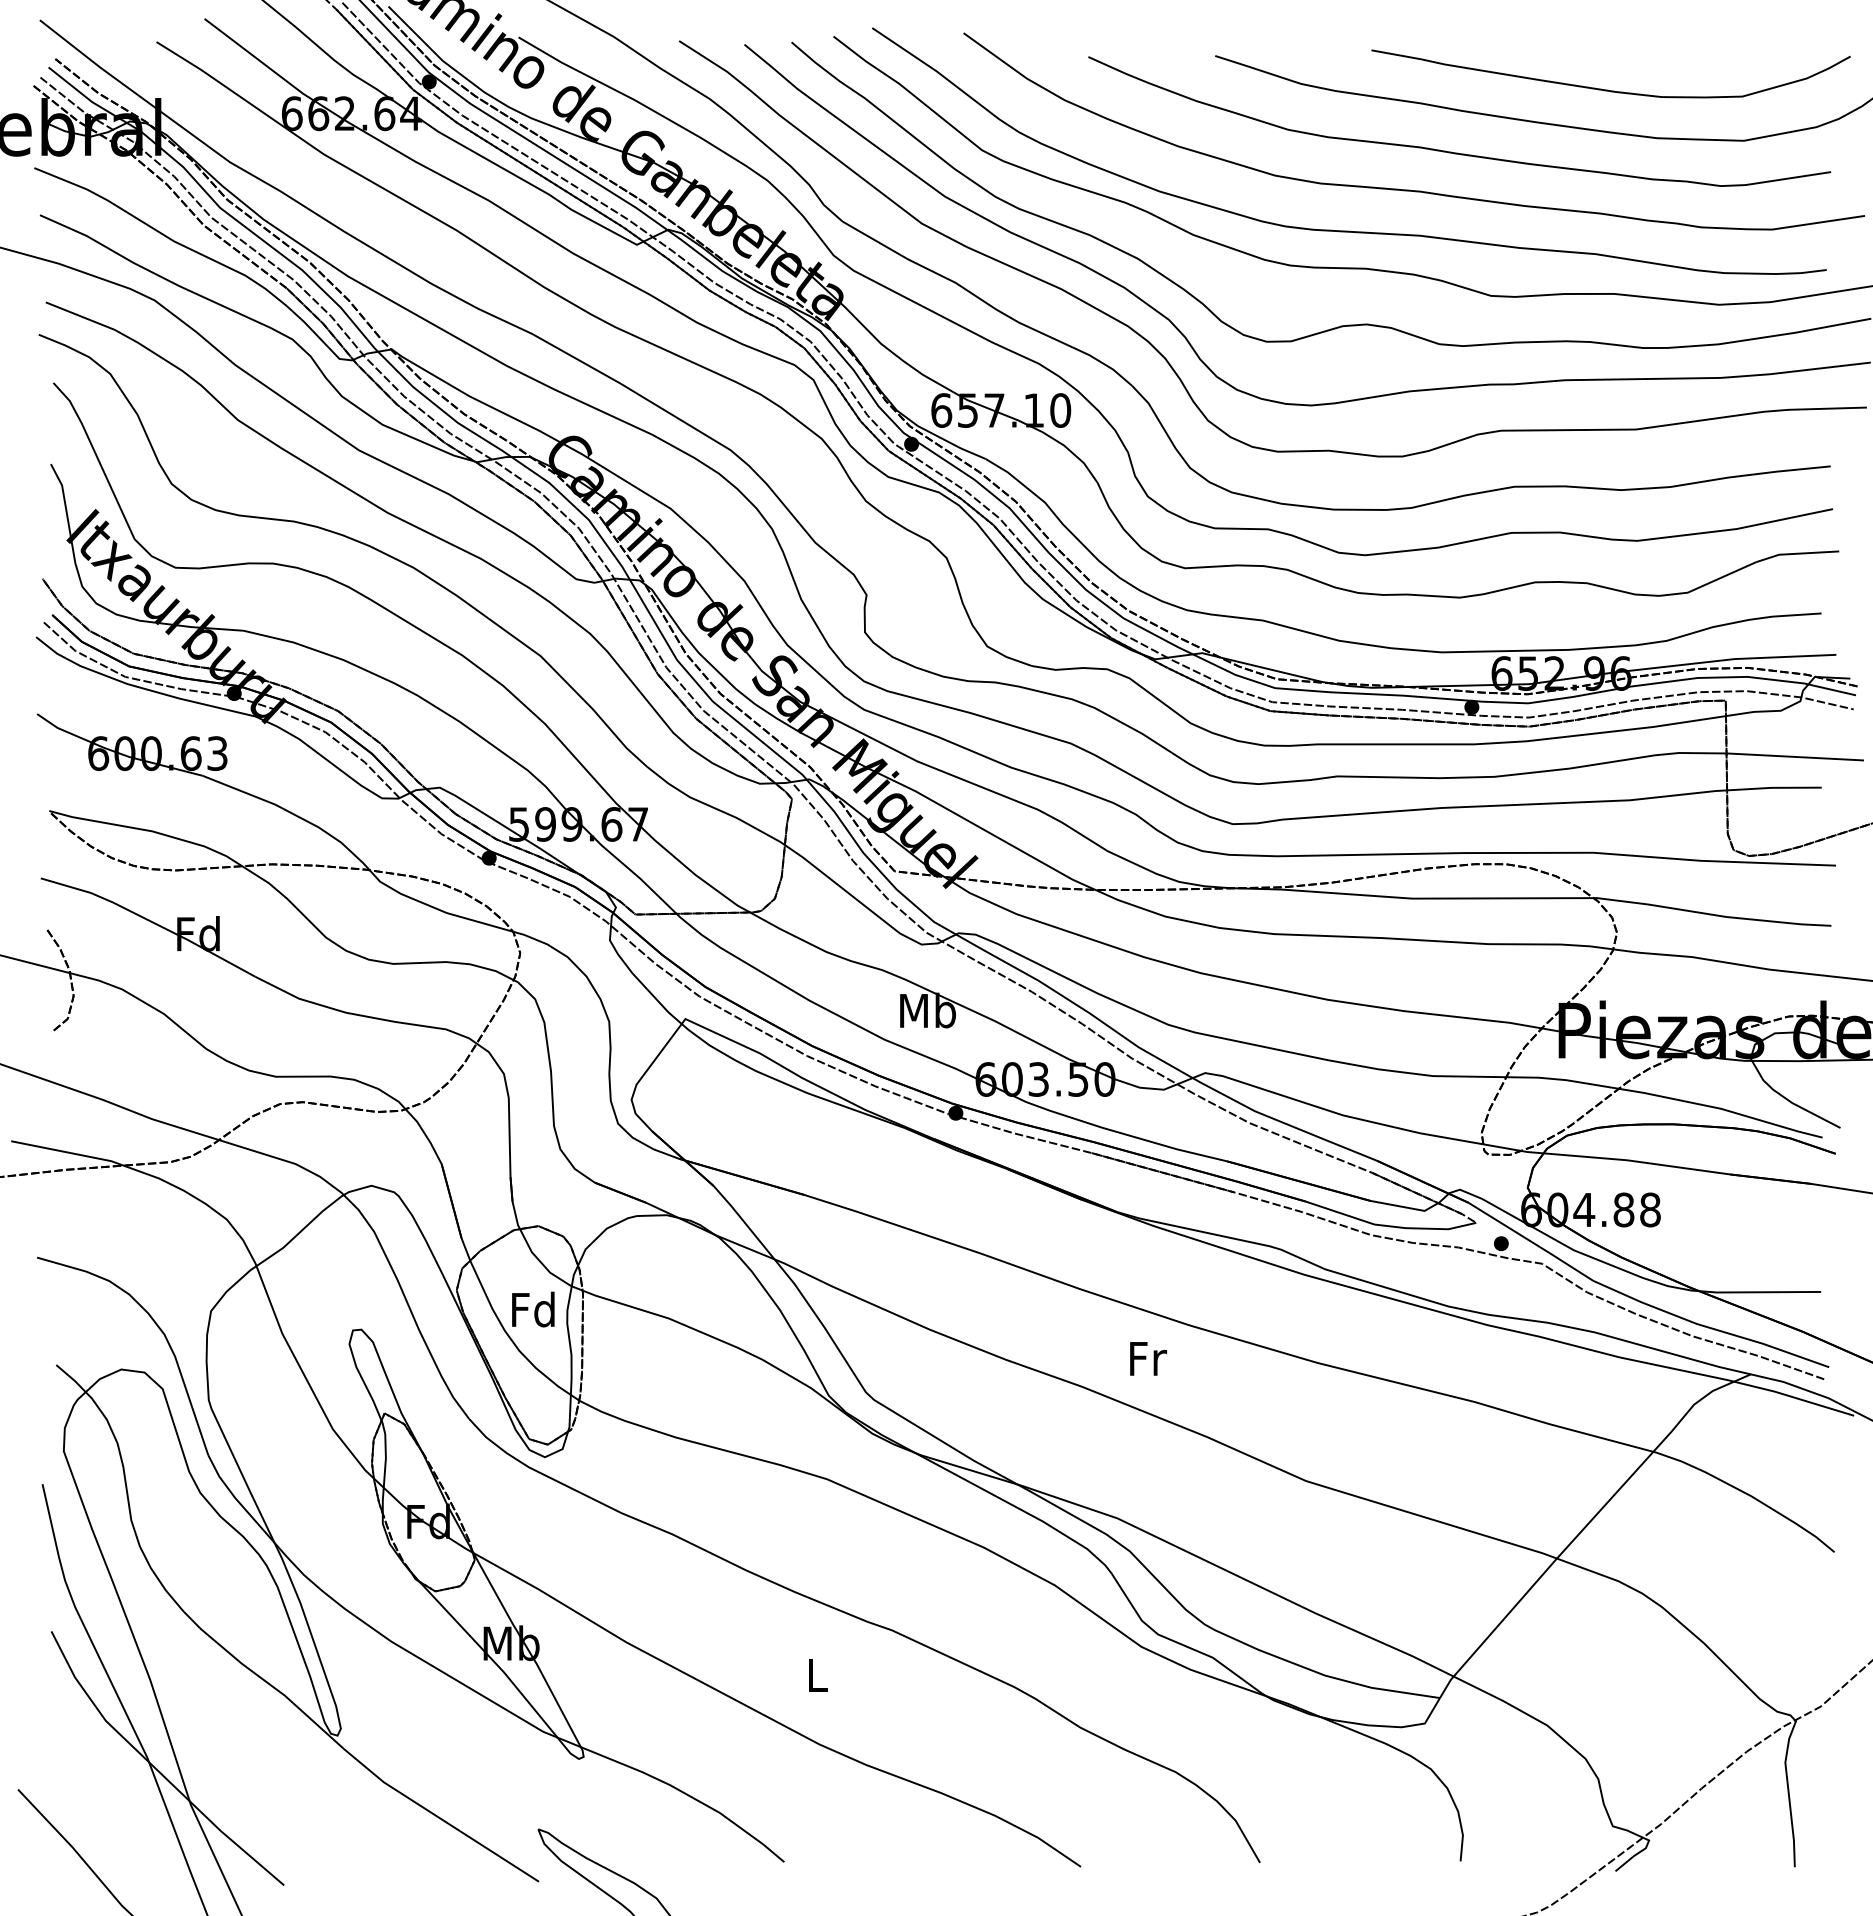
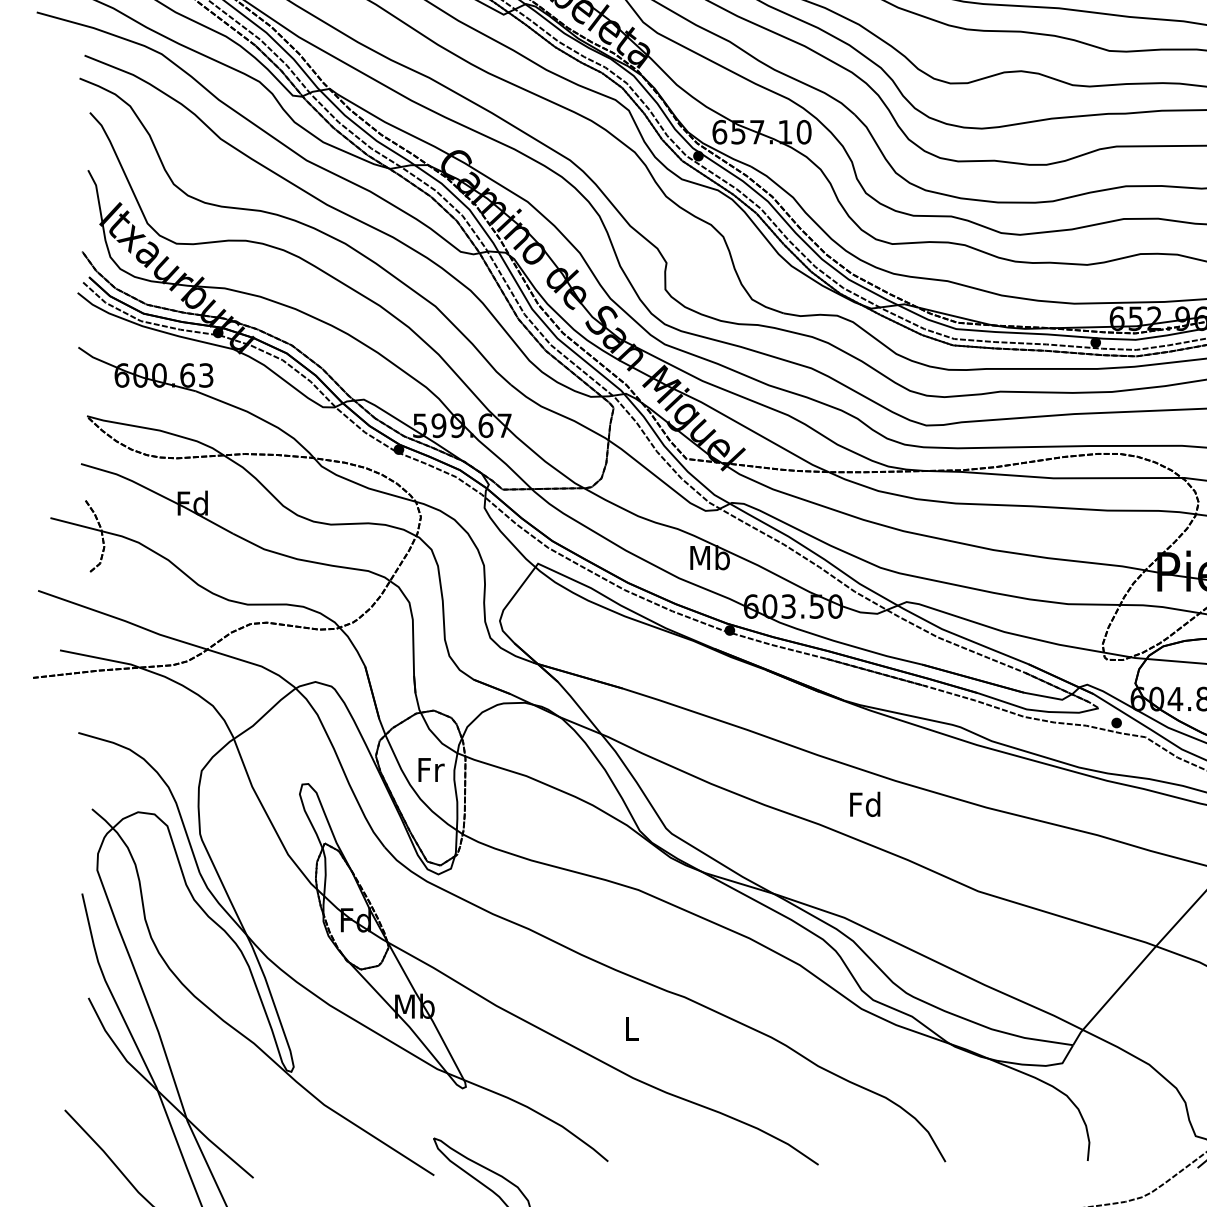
text: (533, 1309) -> (430, 769), Fd -> Fr
text: (1146, 1358) -> (865, 804), Fr -> Fd

